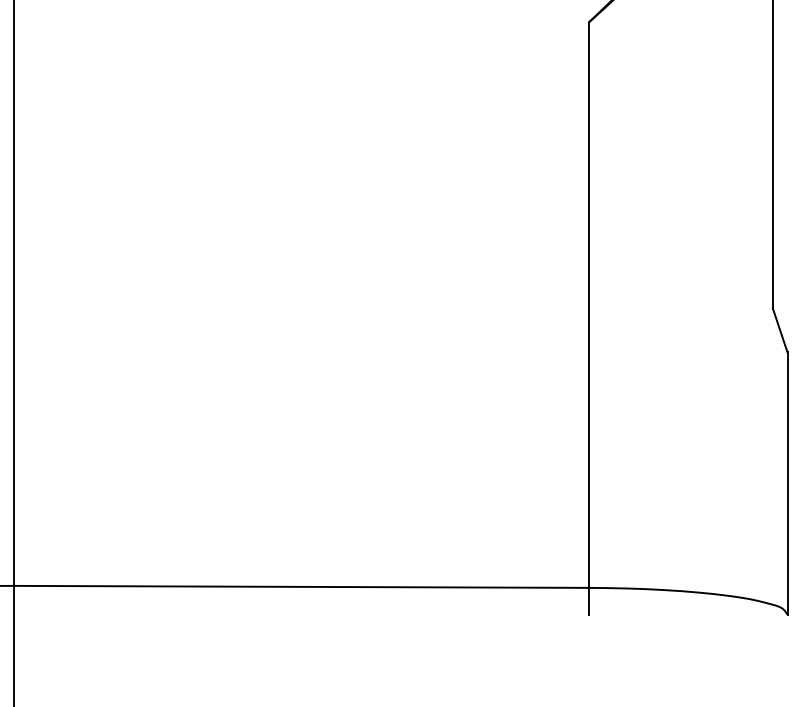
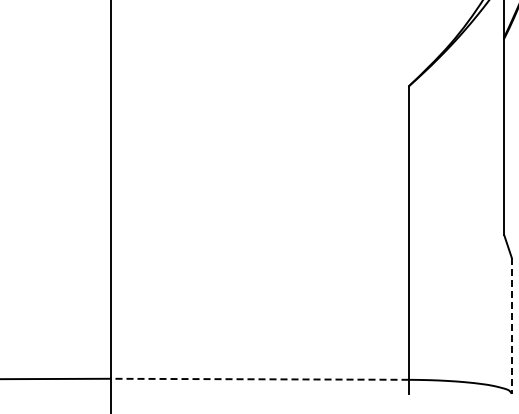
line: (787, 485) -> (511, 326), solid -> dashed
line: (301, 587) -> (259, 379), solid -> dashed

